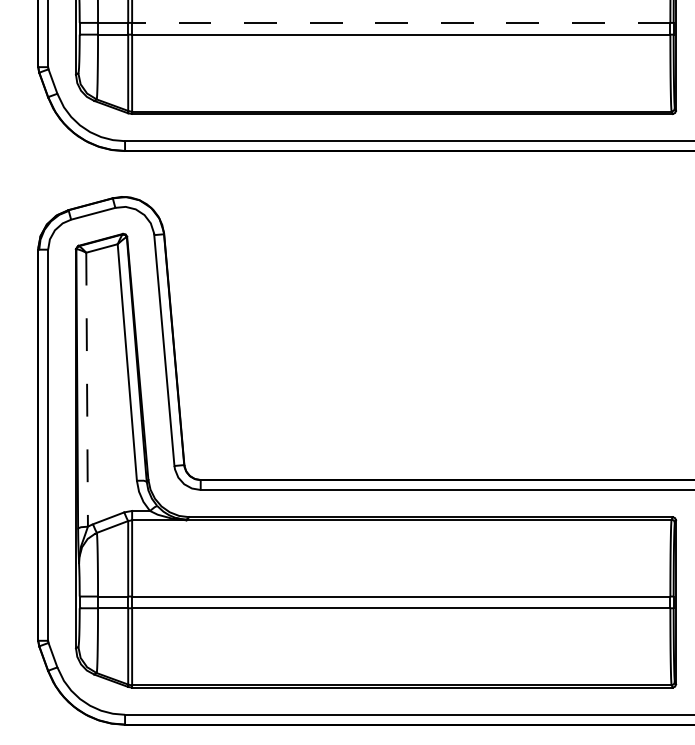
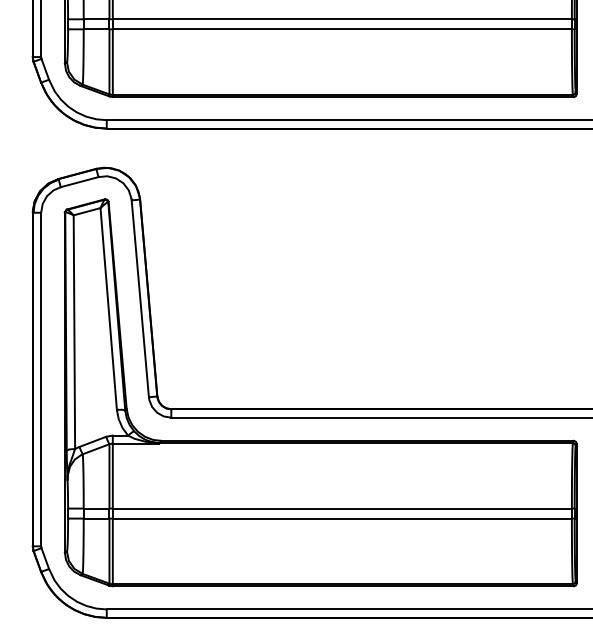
line: (400, 22) -> (341, 18), dashed -> solid
line: (87, 389) -> (74, 331), dashed -> solid

